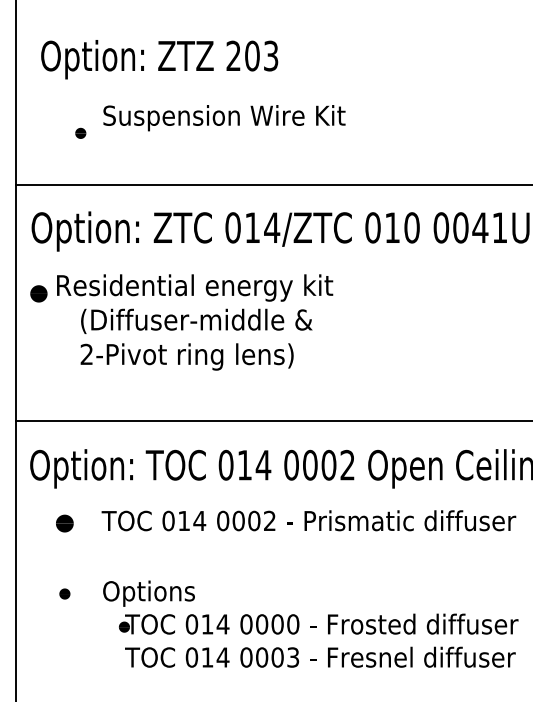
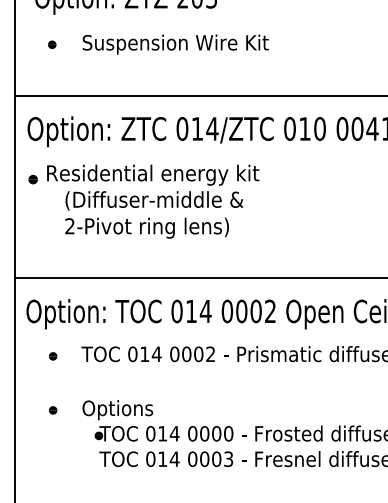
part: (80, 132) -> (52, 44), moved
part: (38, 293) -> (32, 179), size x0.71
part: (64, 523) -> (52, 356), size x0.62

